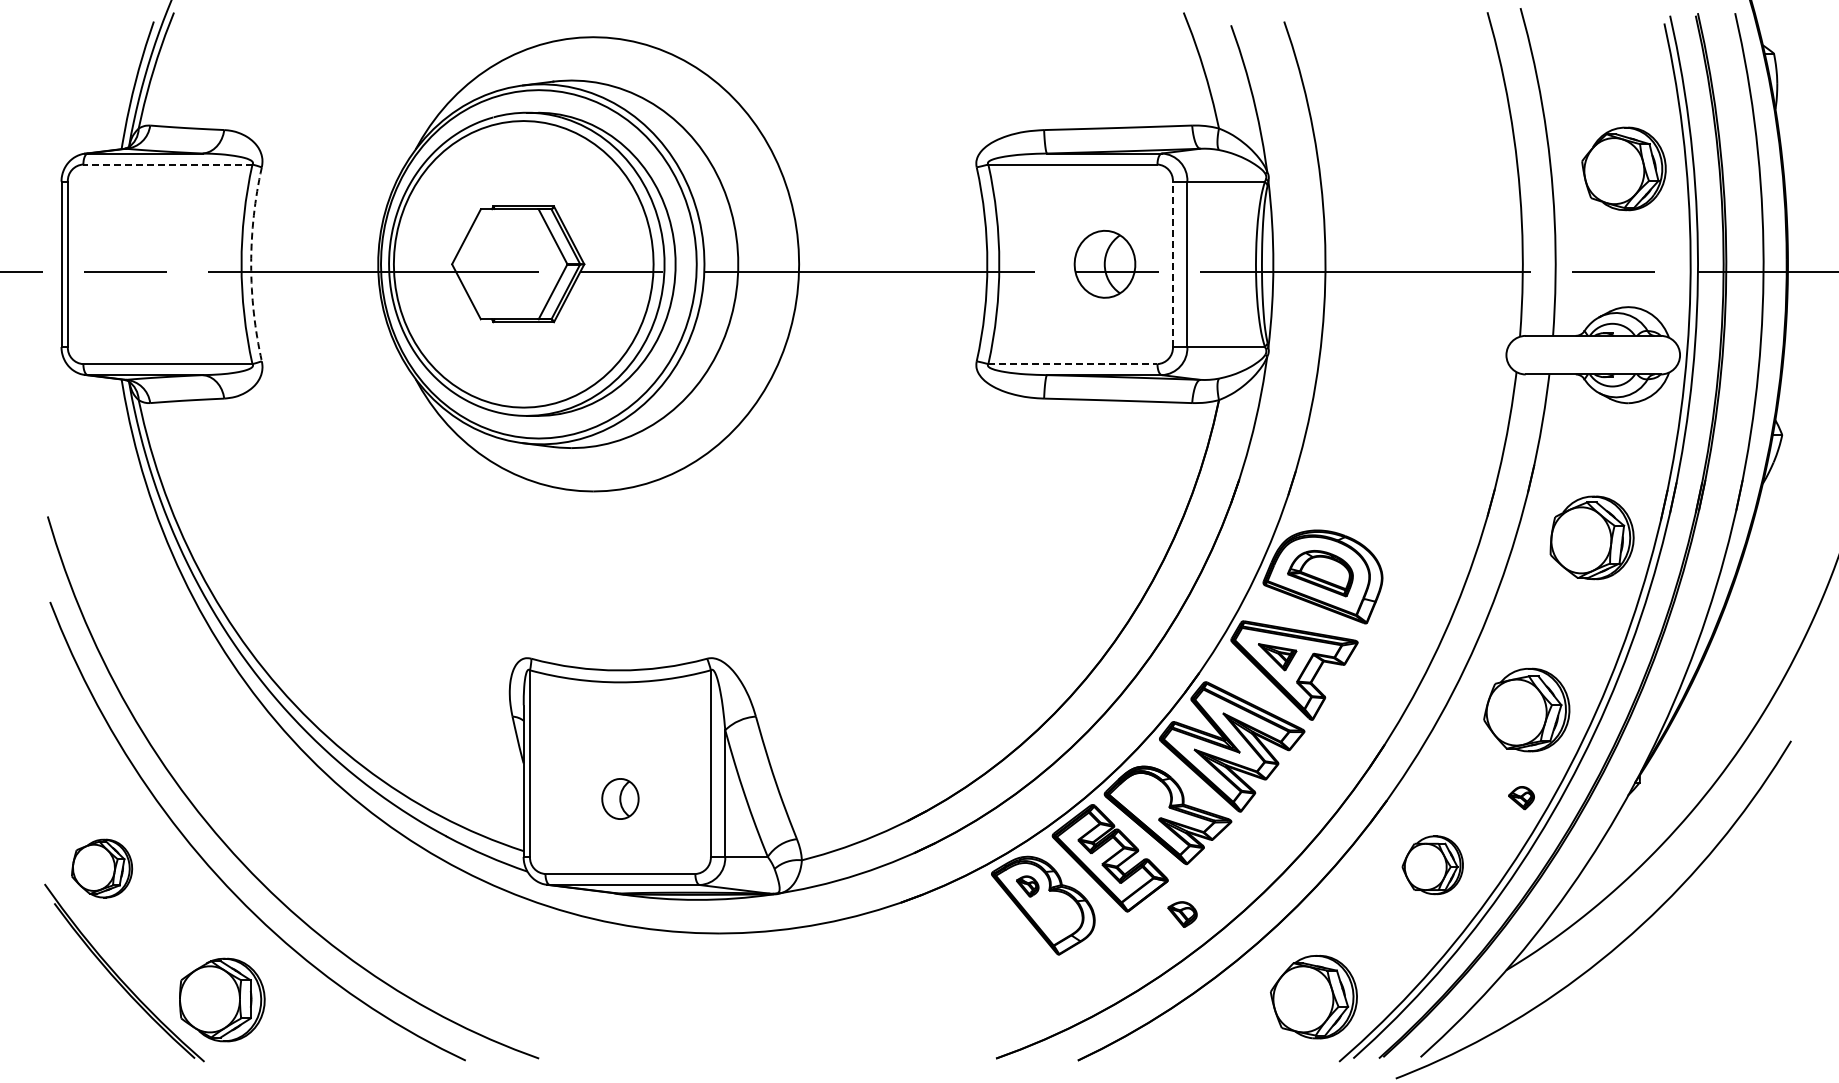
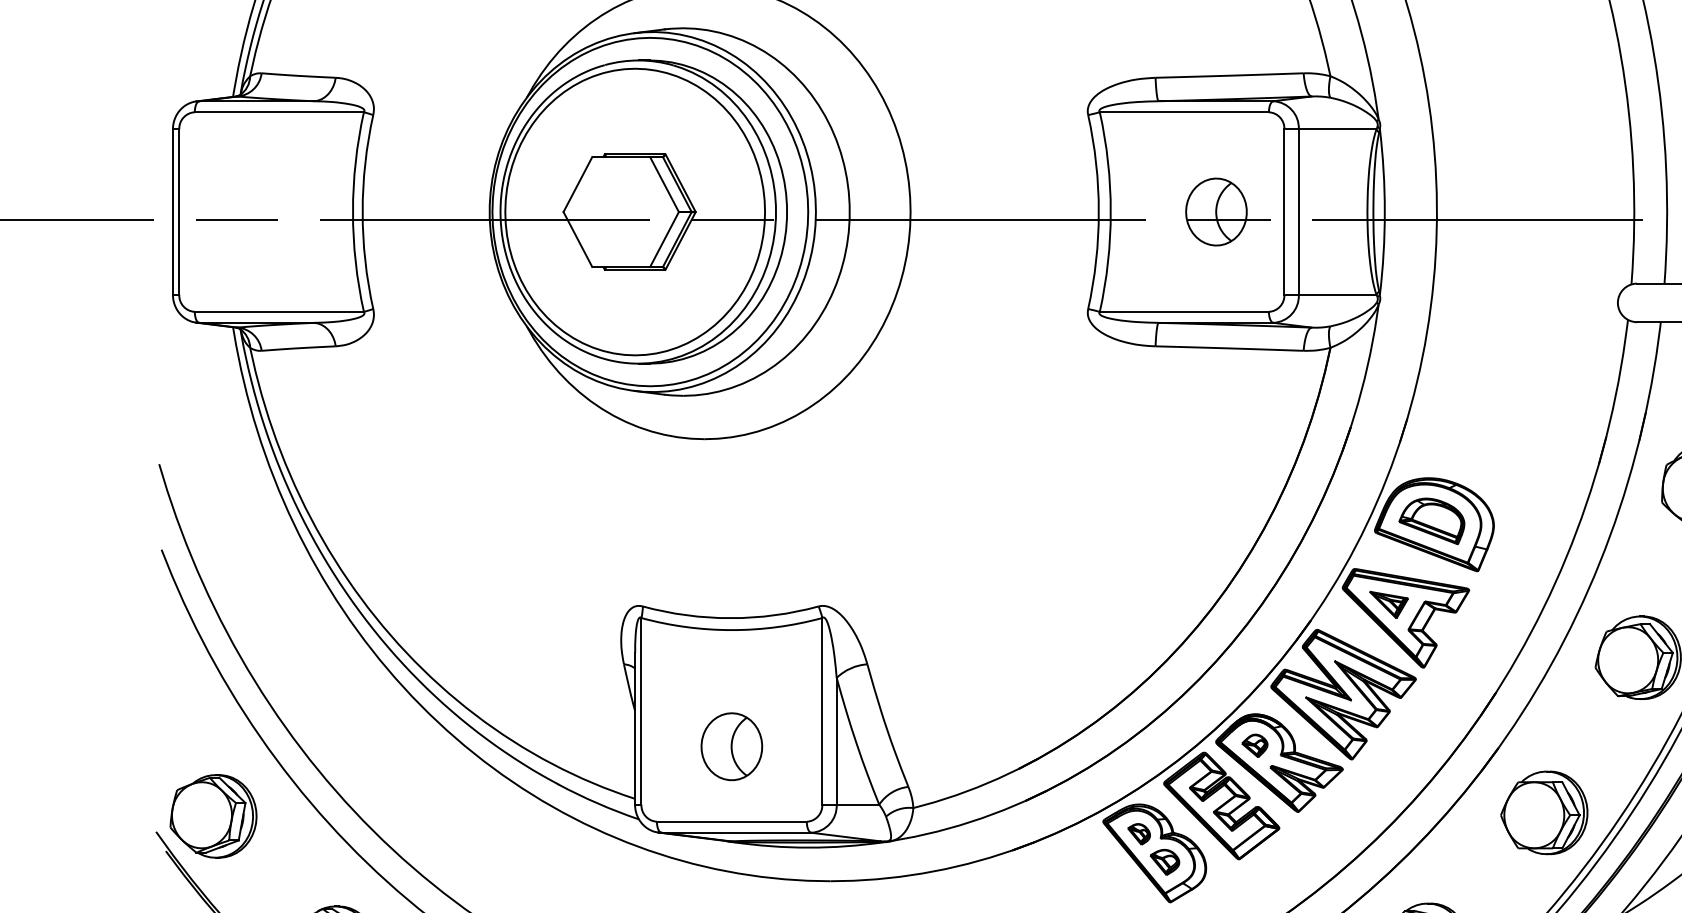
line: (167, 164) -> (278, 112), dashed -> solid
arc: (251, 264) -> (362, 212), dashed -> solid
line: (1172, 264) -> (1283, 212), dashed -> solid
line: (1072, 364) -> (1183, 312), dashed -> solid
part: (620, 798) -> (731, 746), size x1.67
part: (1521, 798) -> (1254, 746), moved
part: (1432, 865) -> (1543, 813), size x1.43
part: (101, 868) -> (212, 816), size x1.43
part: (1182, 914) -> (1164, 862), moved

